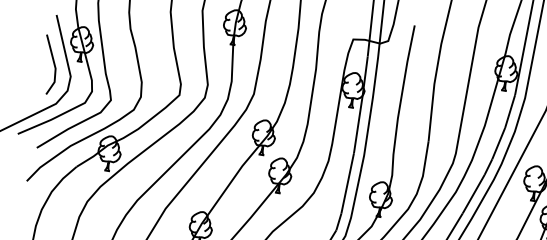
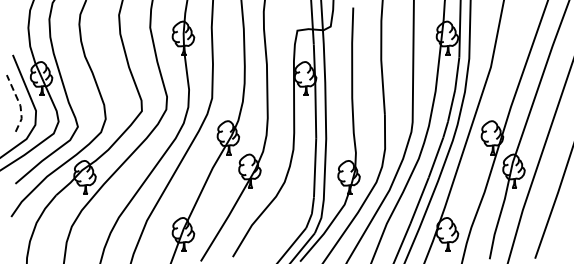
line: (54, 67) -> (19, 104), solid -> dashed

